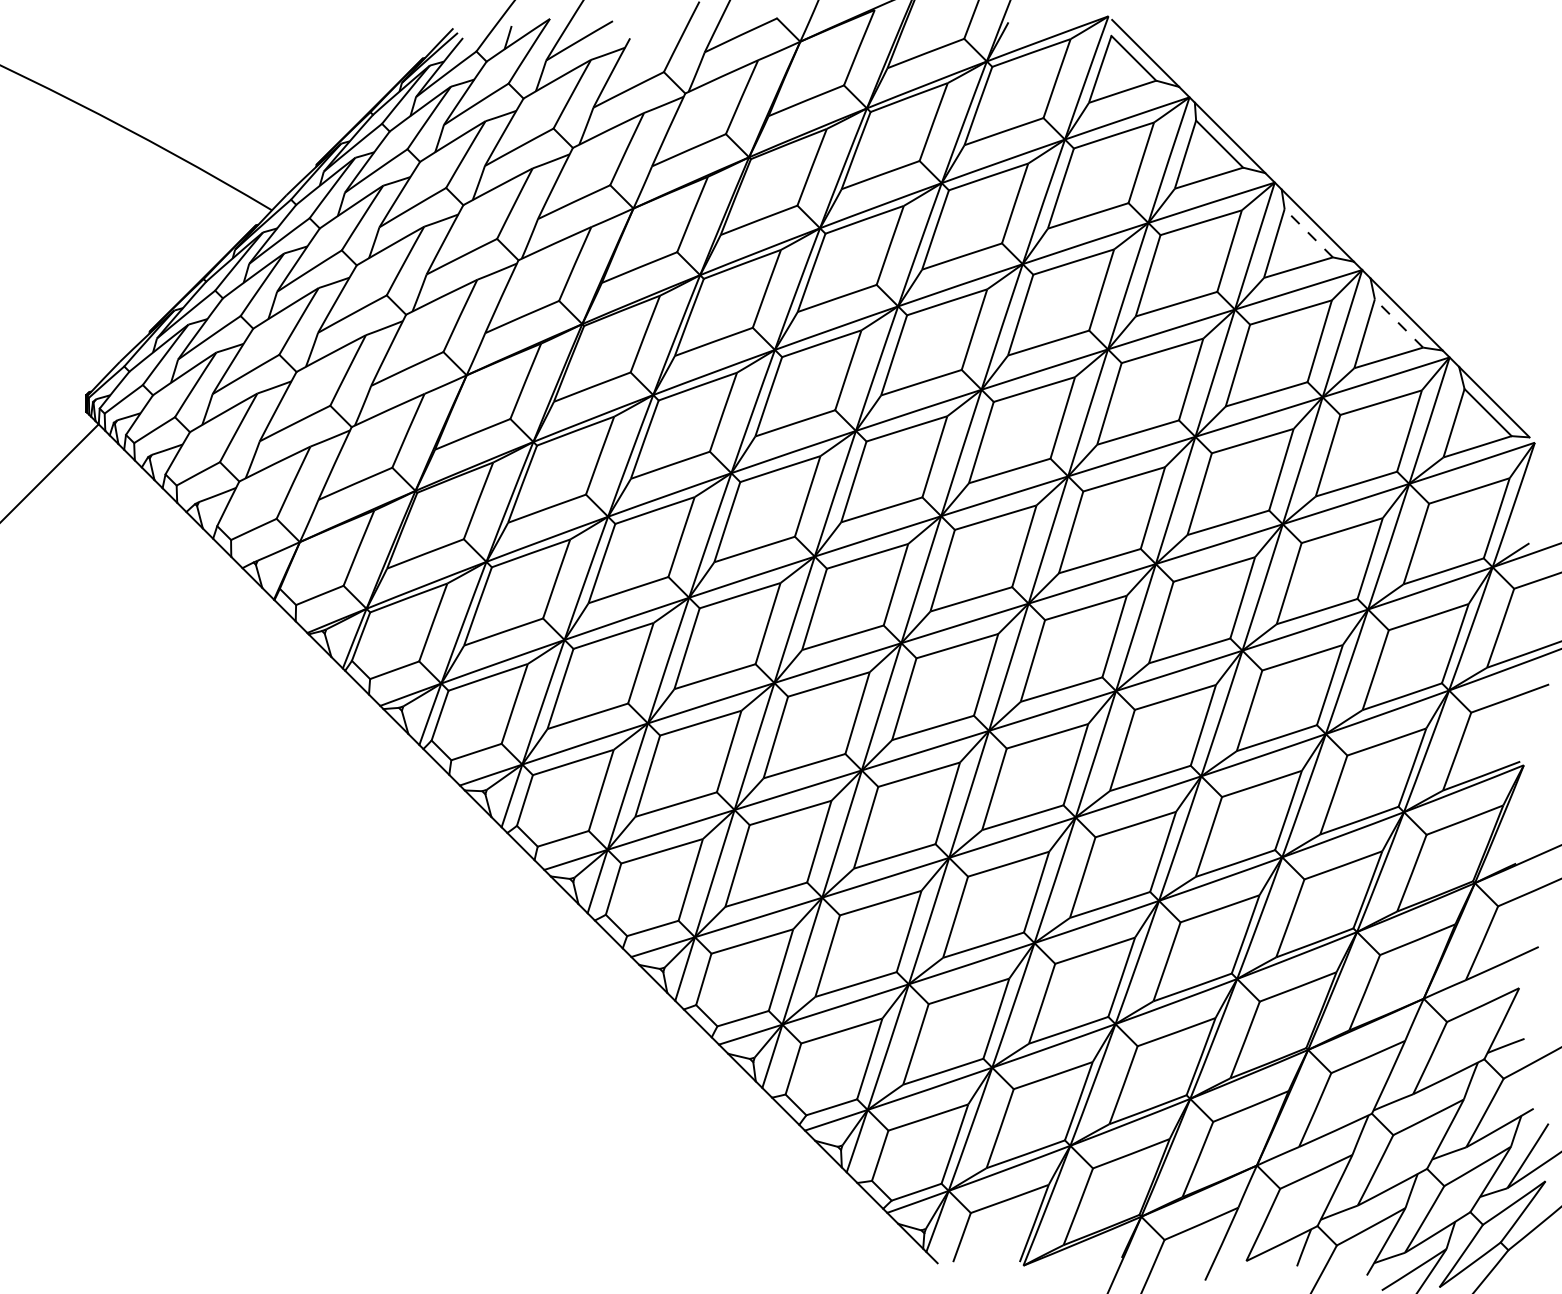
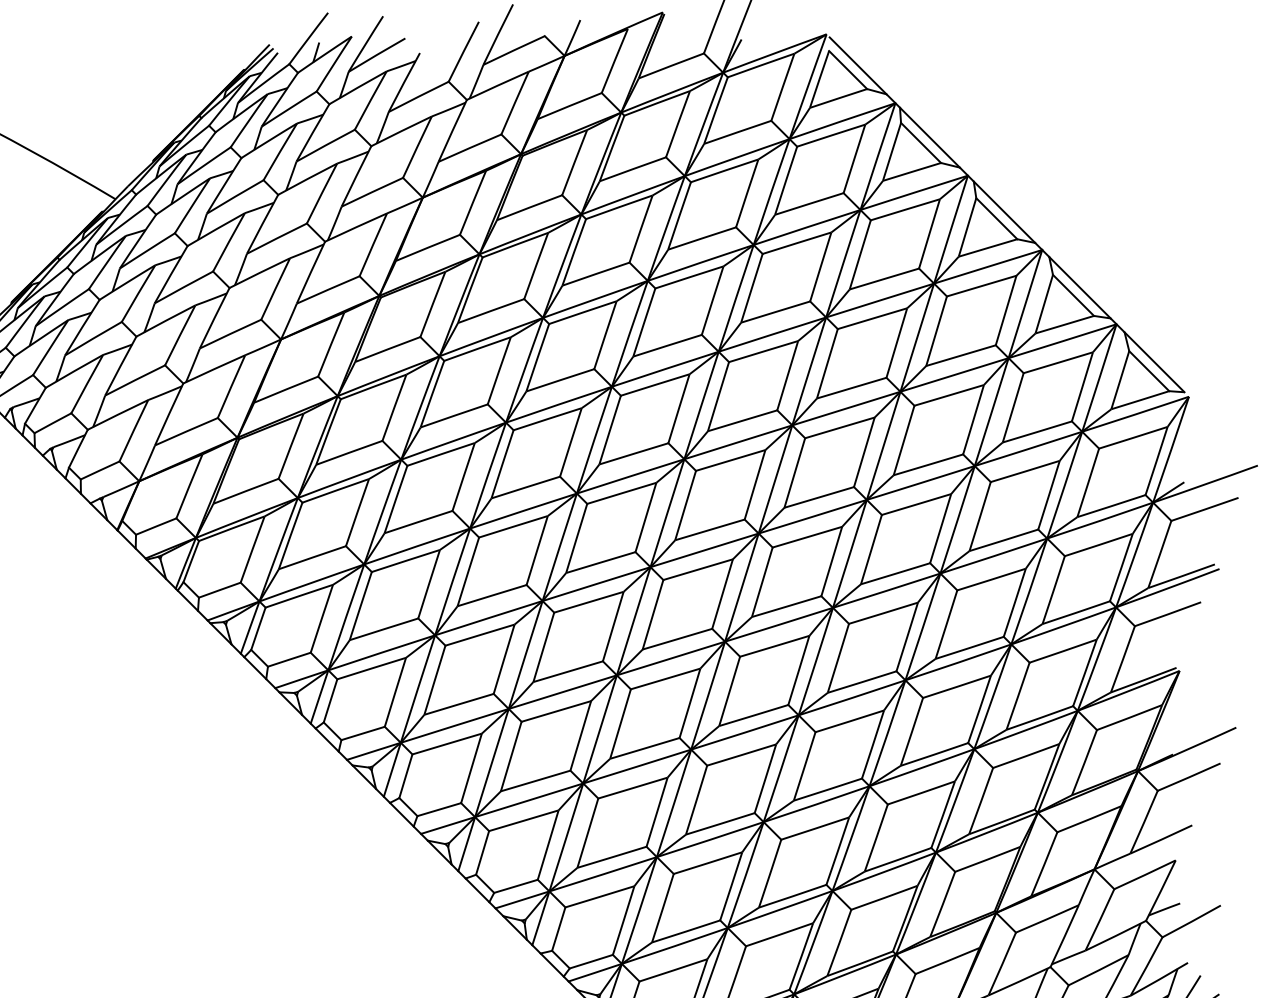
line: (1308, 232) -> (996, 218), dashed -> solid
line: (1398, 323) -> (1073, 295), dashed -> solid

